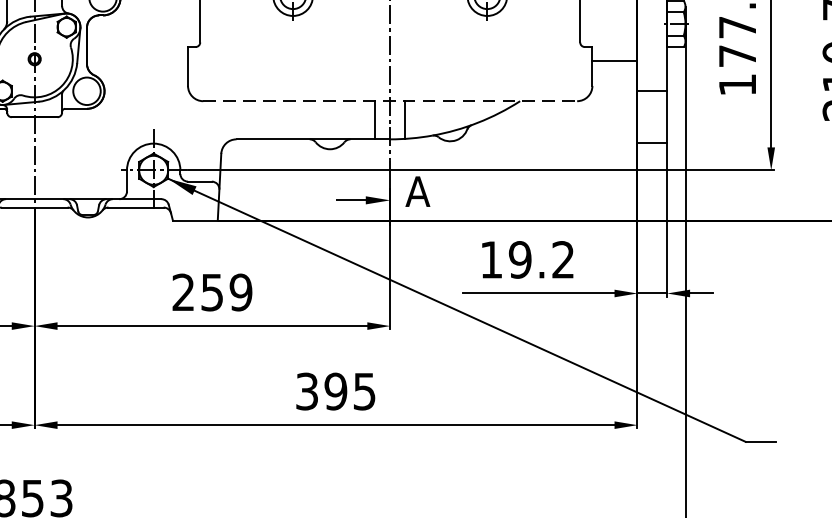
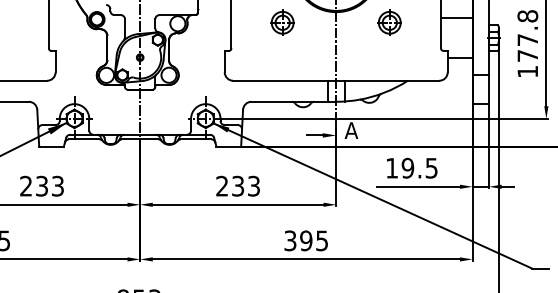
line: (390, 100) -> (336, 80), dashed -> solid
text: (562, 258) -> (431, 167), 19.2 -> 19.5
text: (227, 291) -> (246, 185), 259 -> 233

